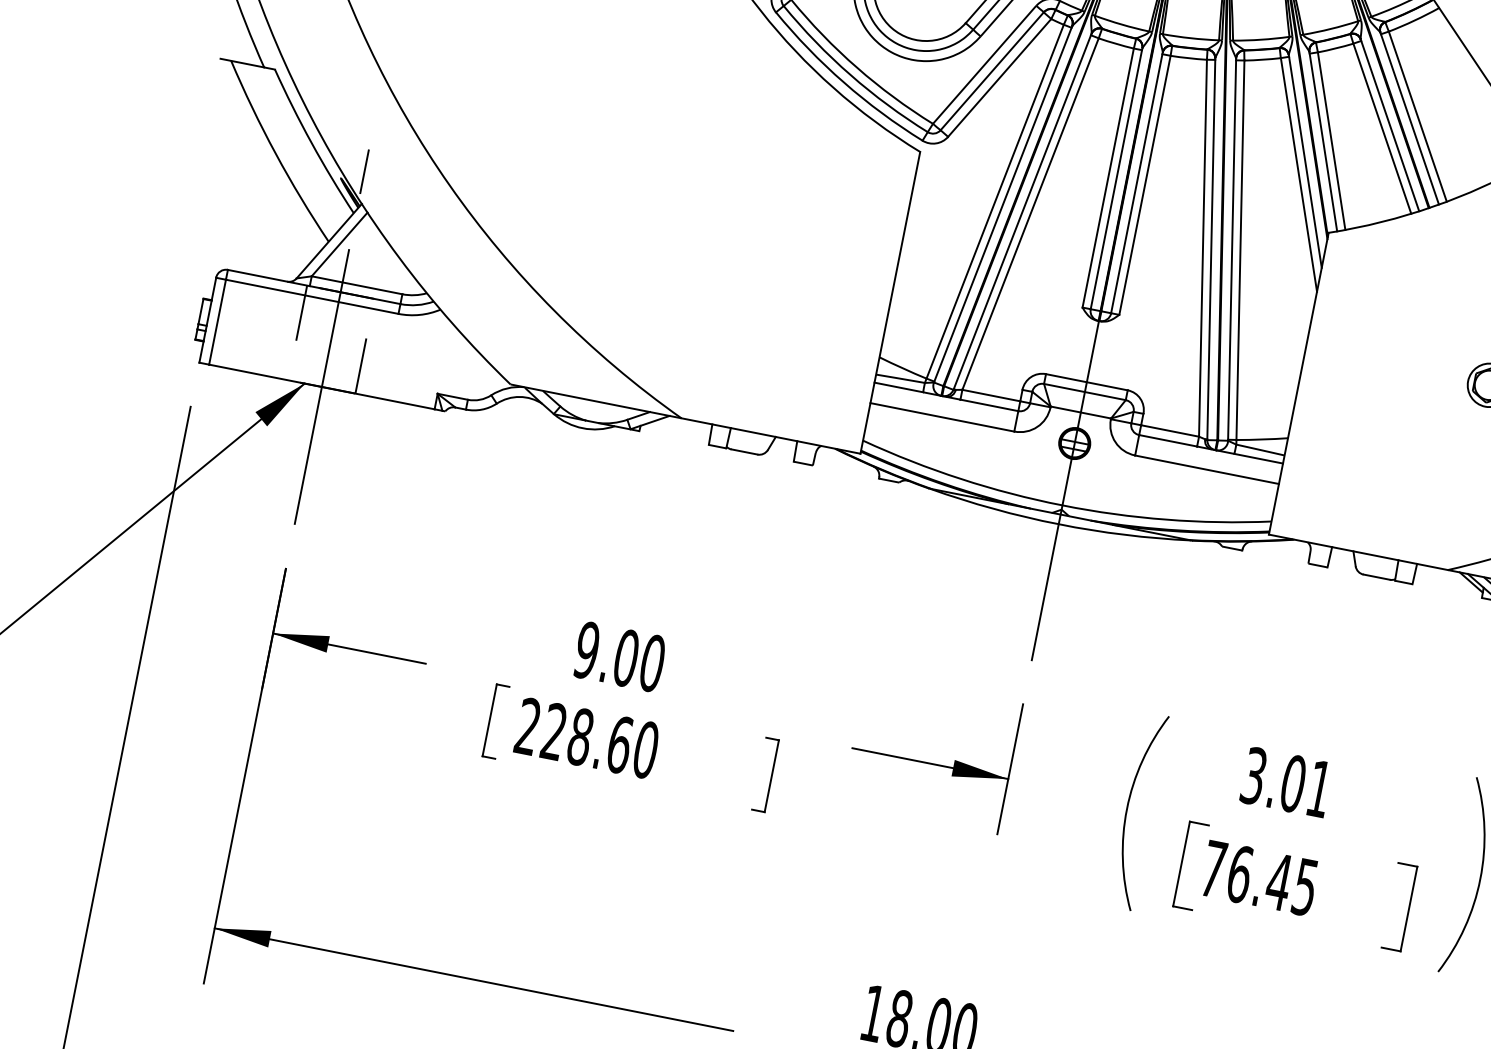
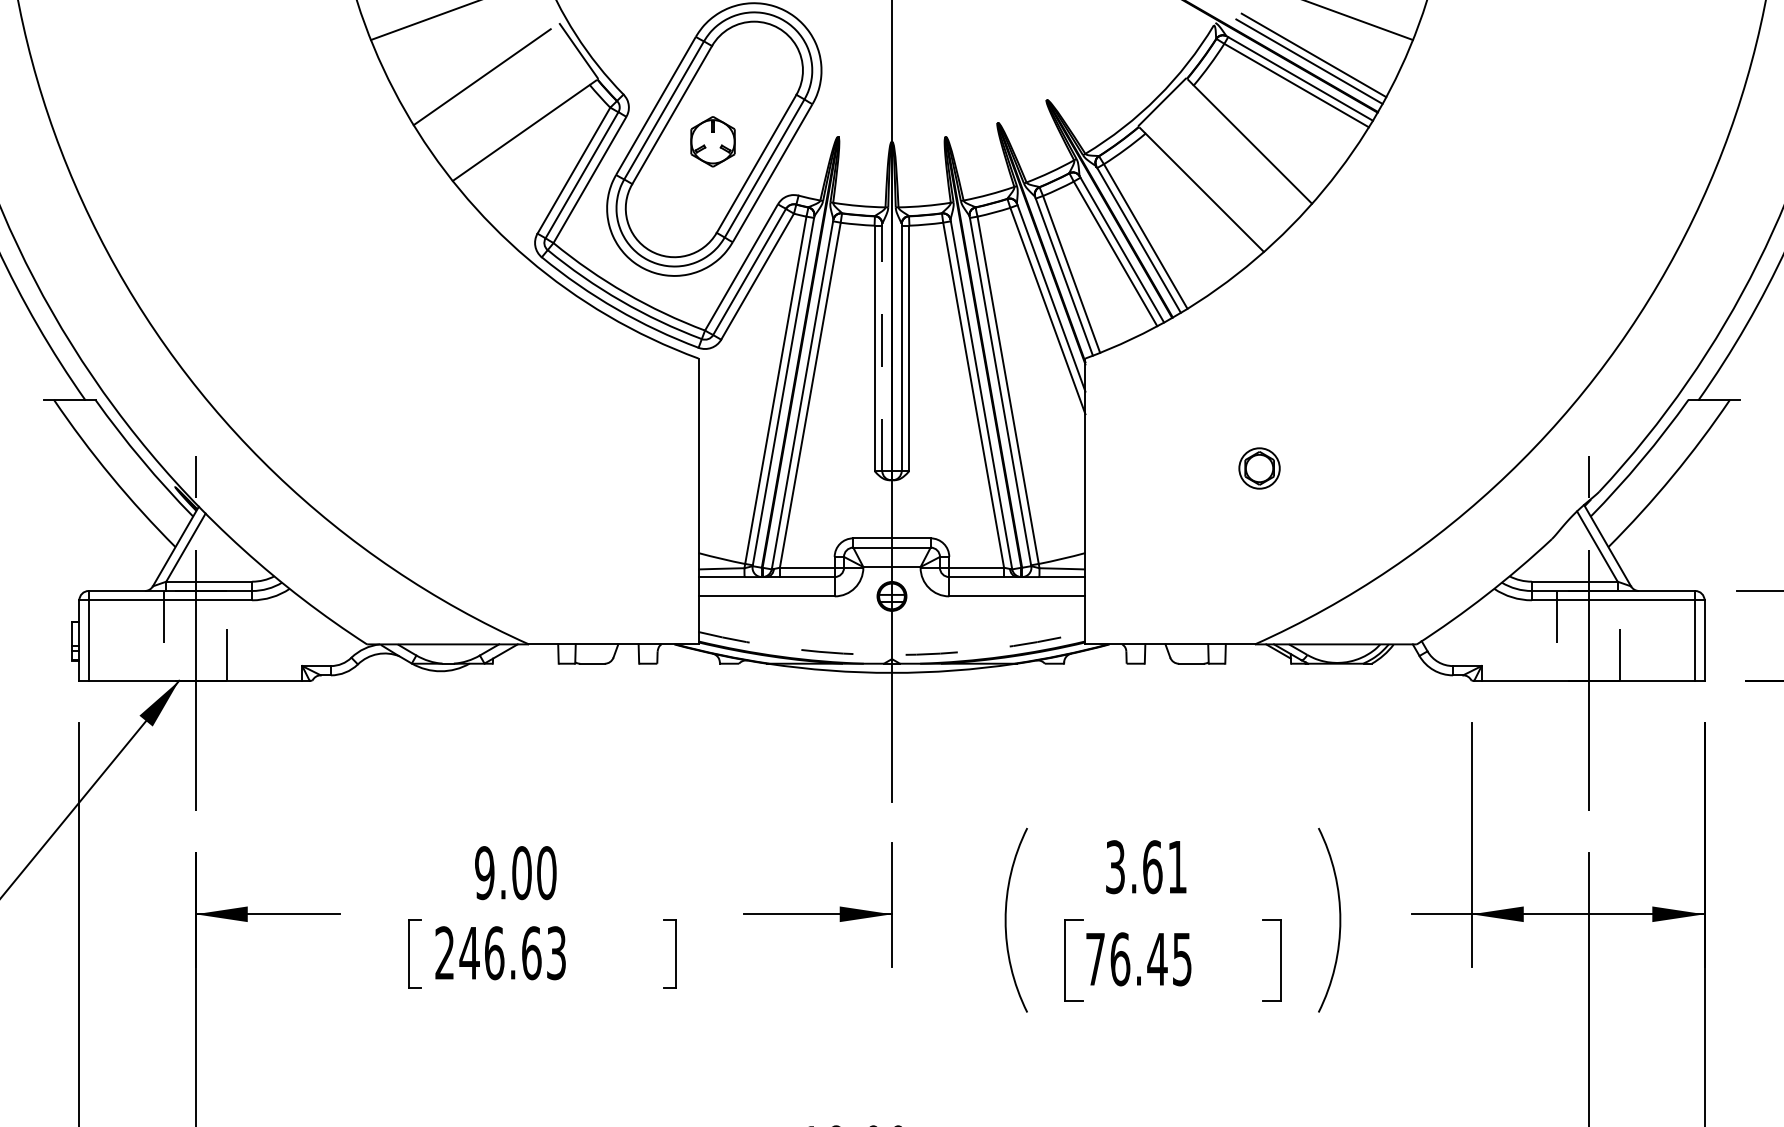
line: (1116, 178) -> (882, 347), solid -> dashed
arc: (1061, 505) -> (891, 655), solid -> dashed
text: (599, 741) -> (512, 953), 228.60 -> 246.63
text: (1293, 784) -> (1152, 867), 3.01 -> 3.61

